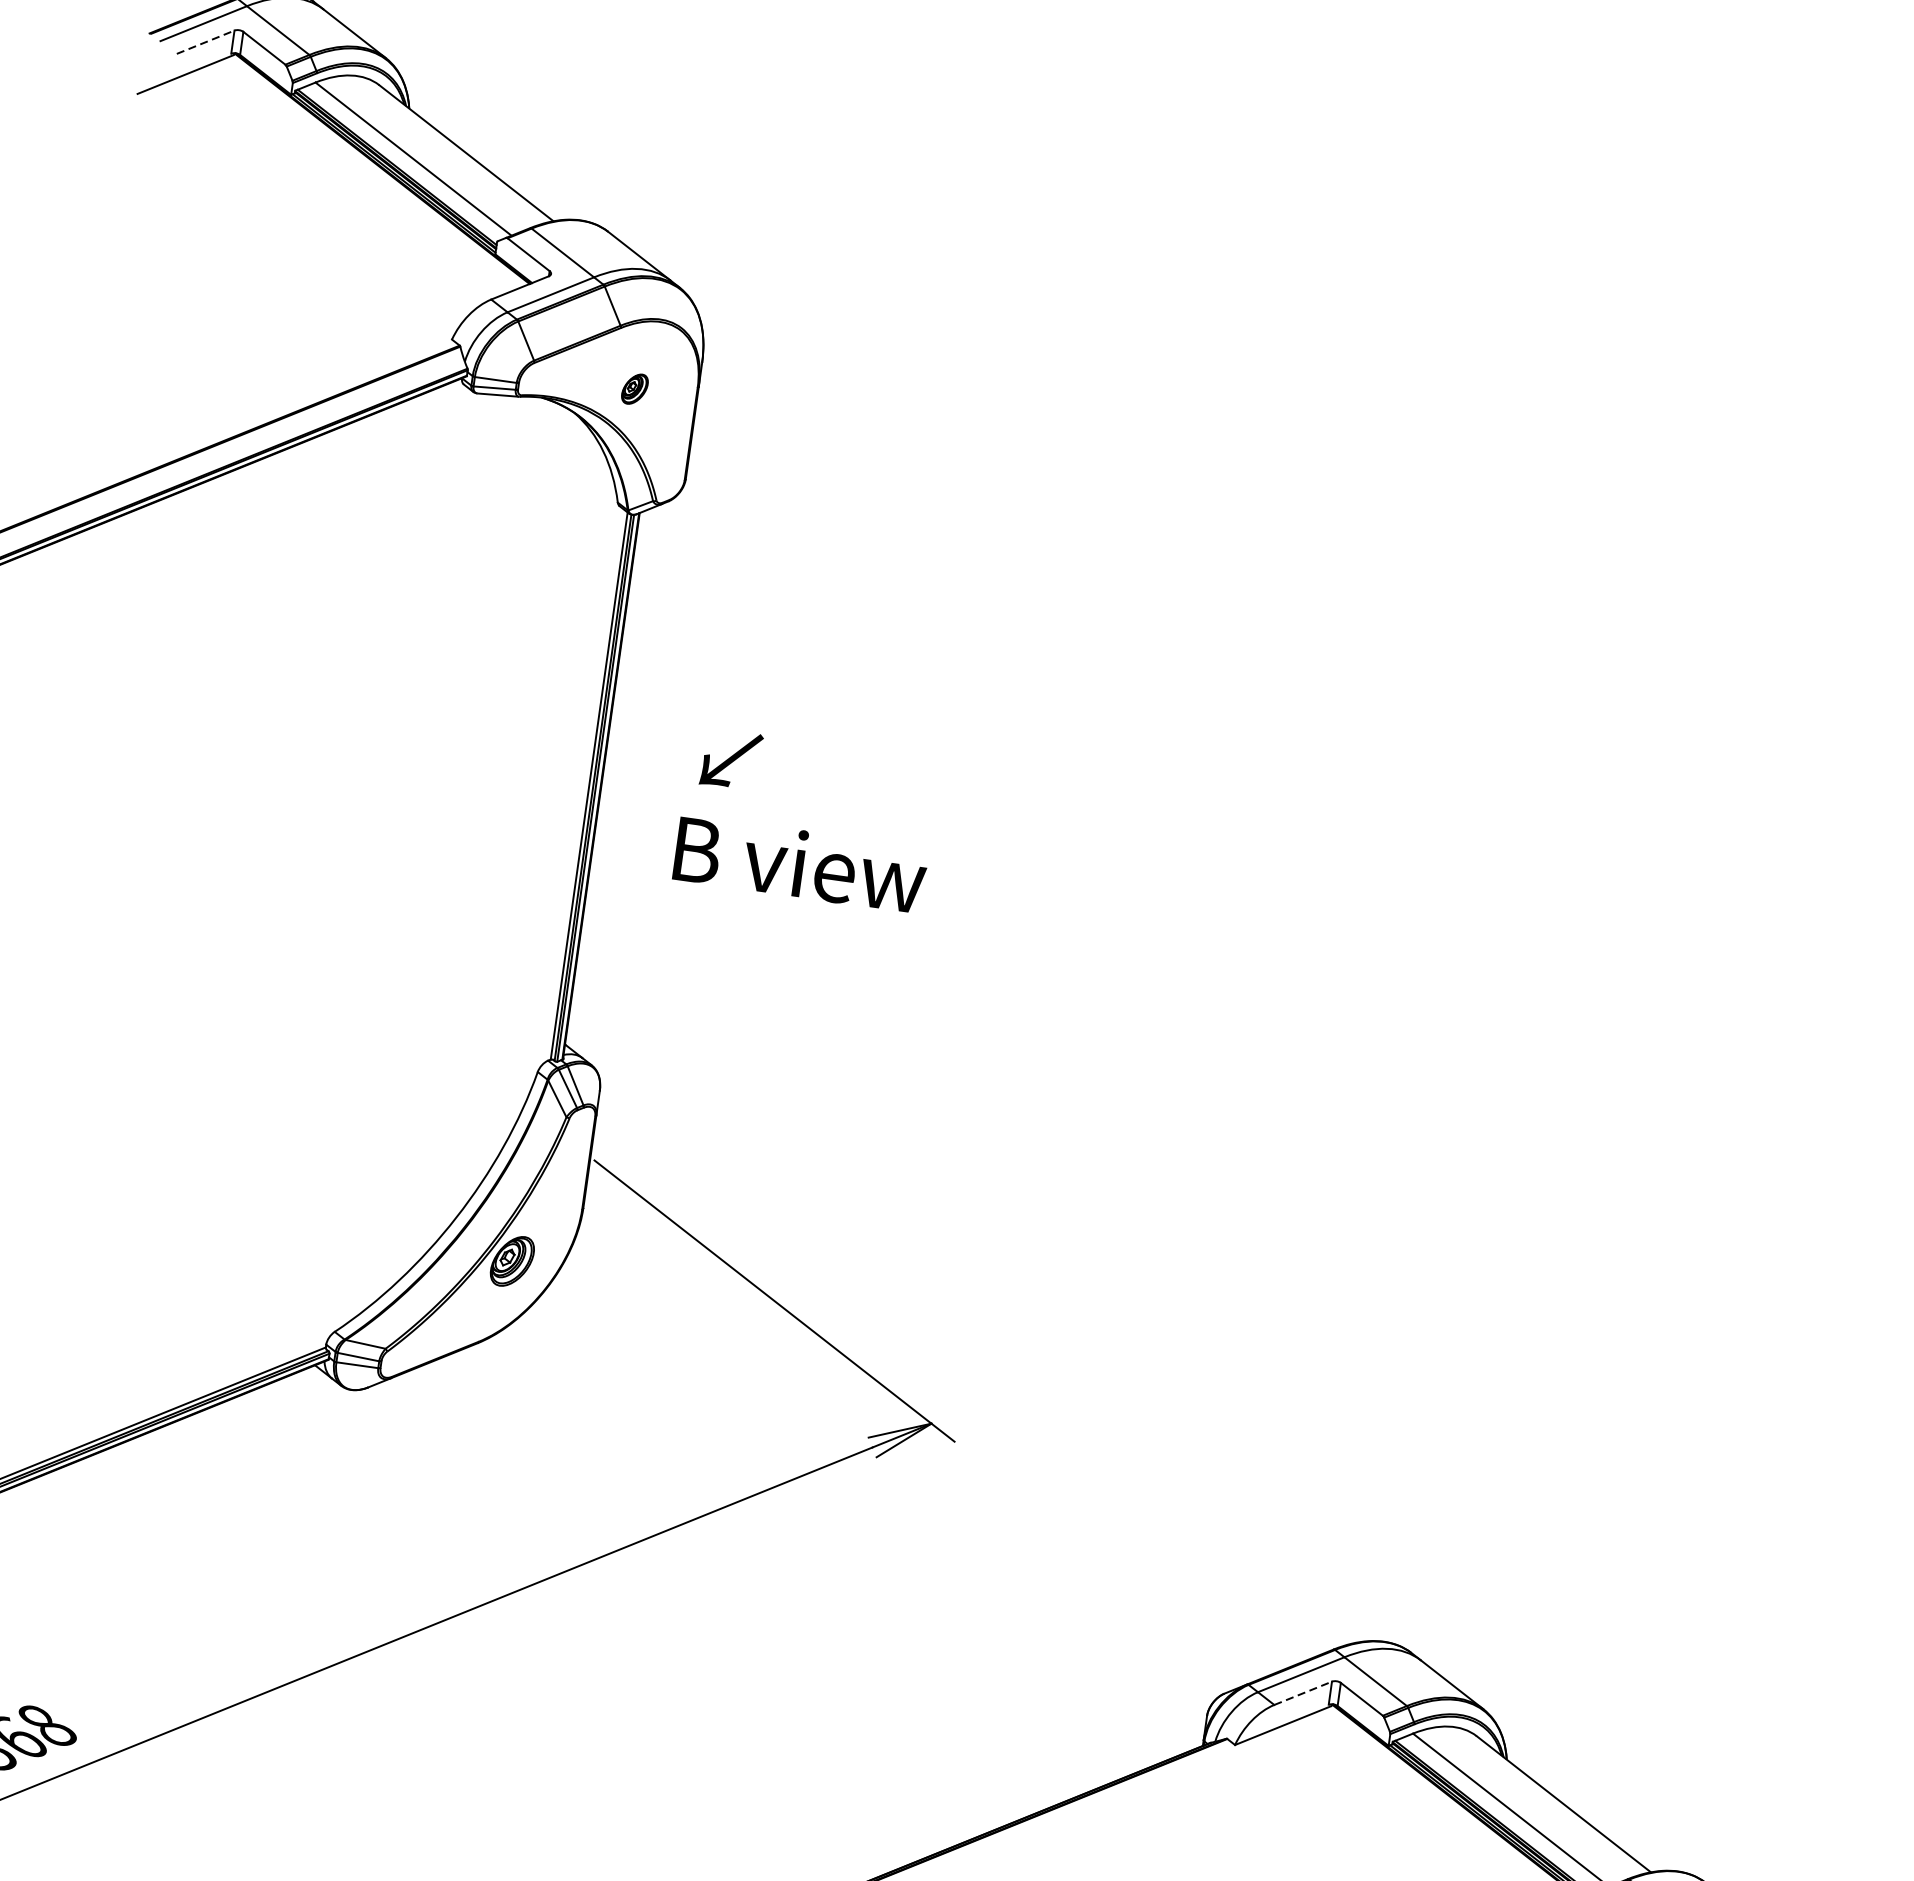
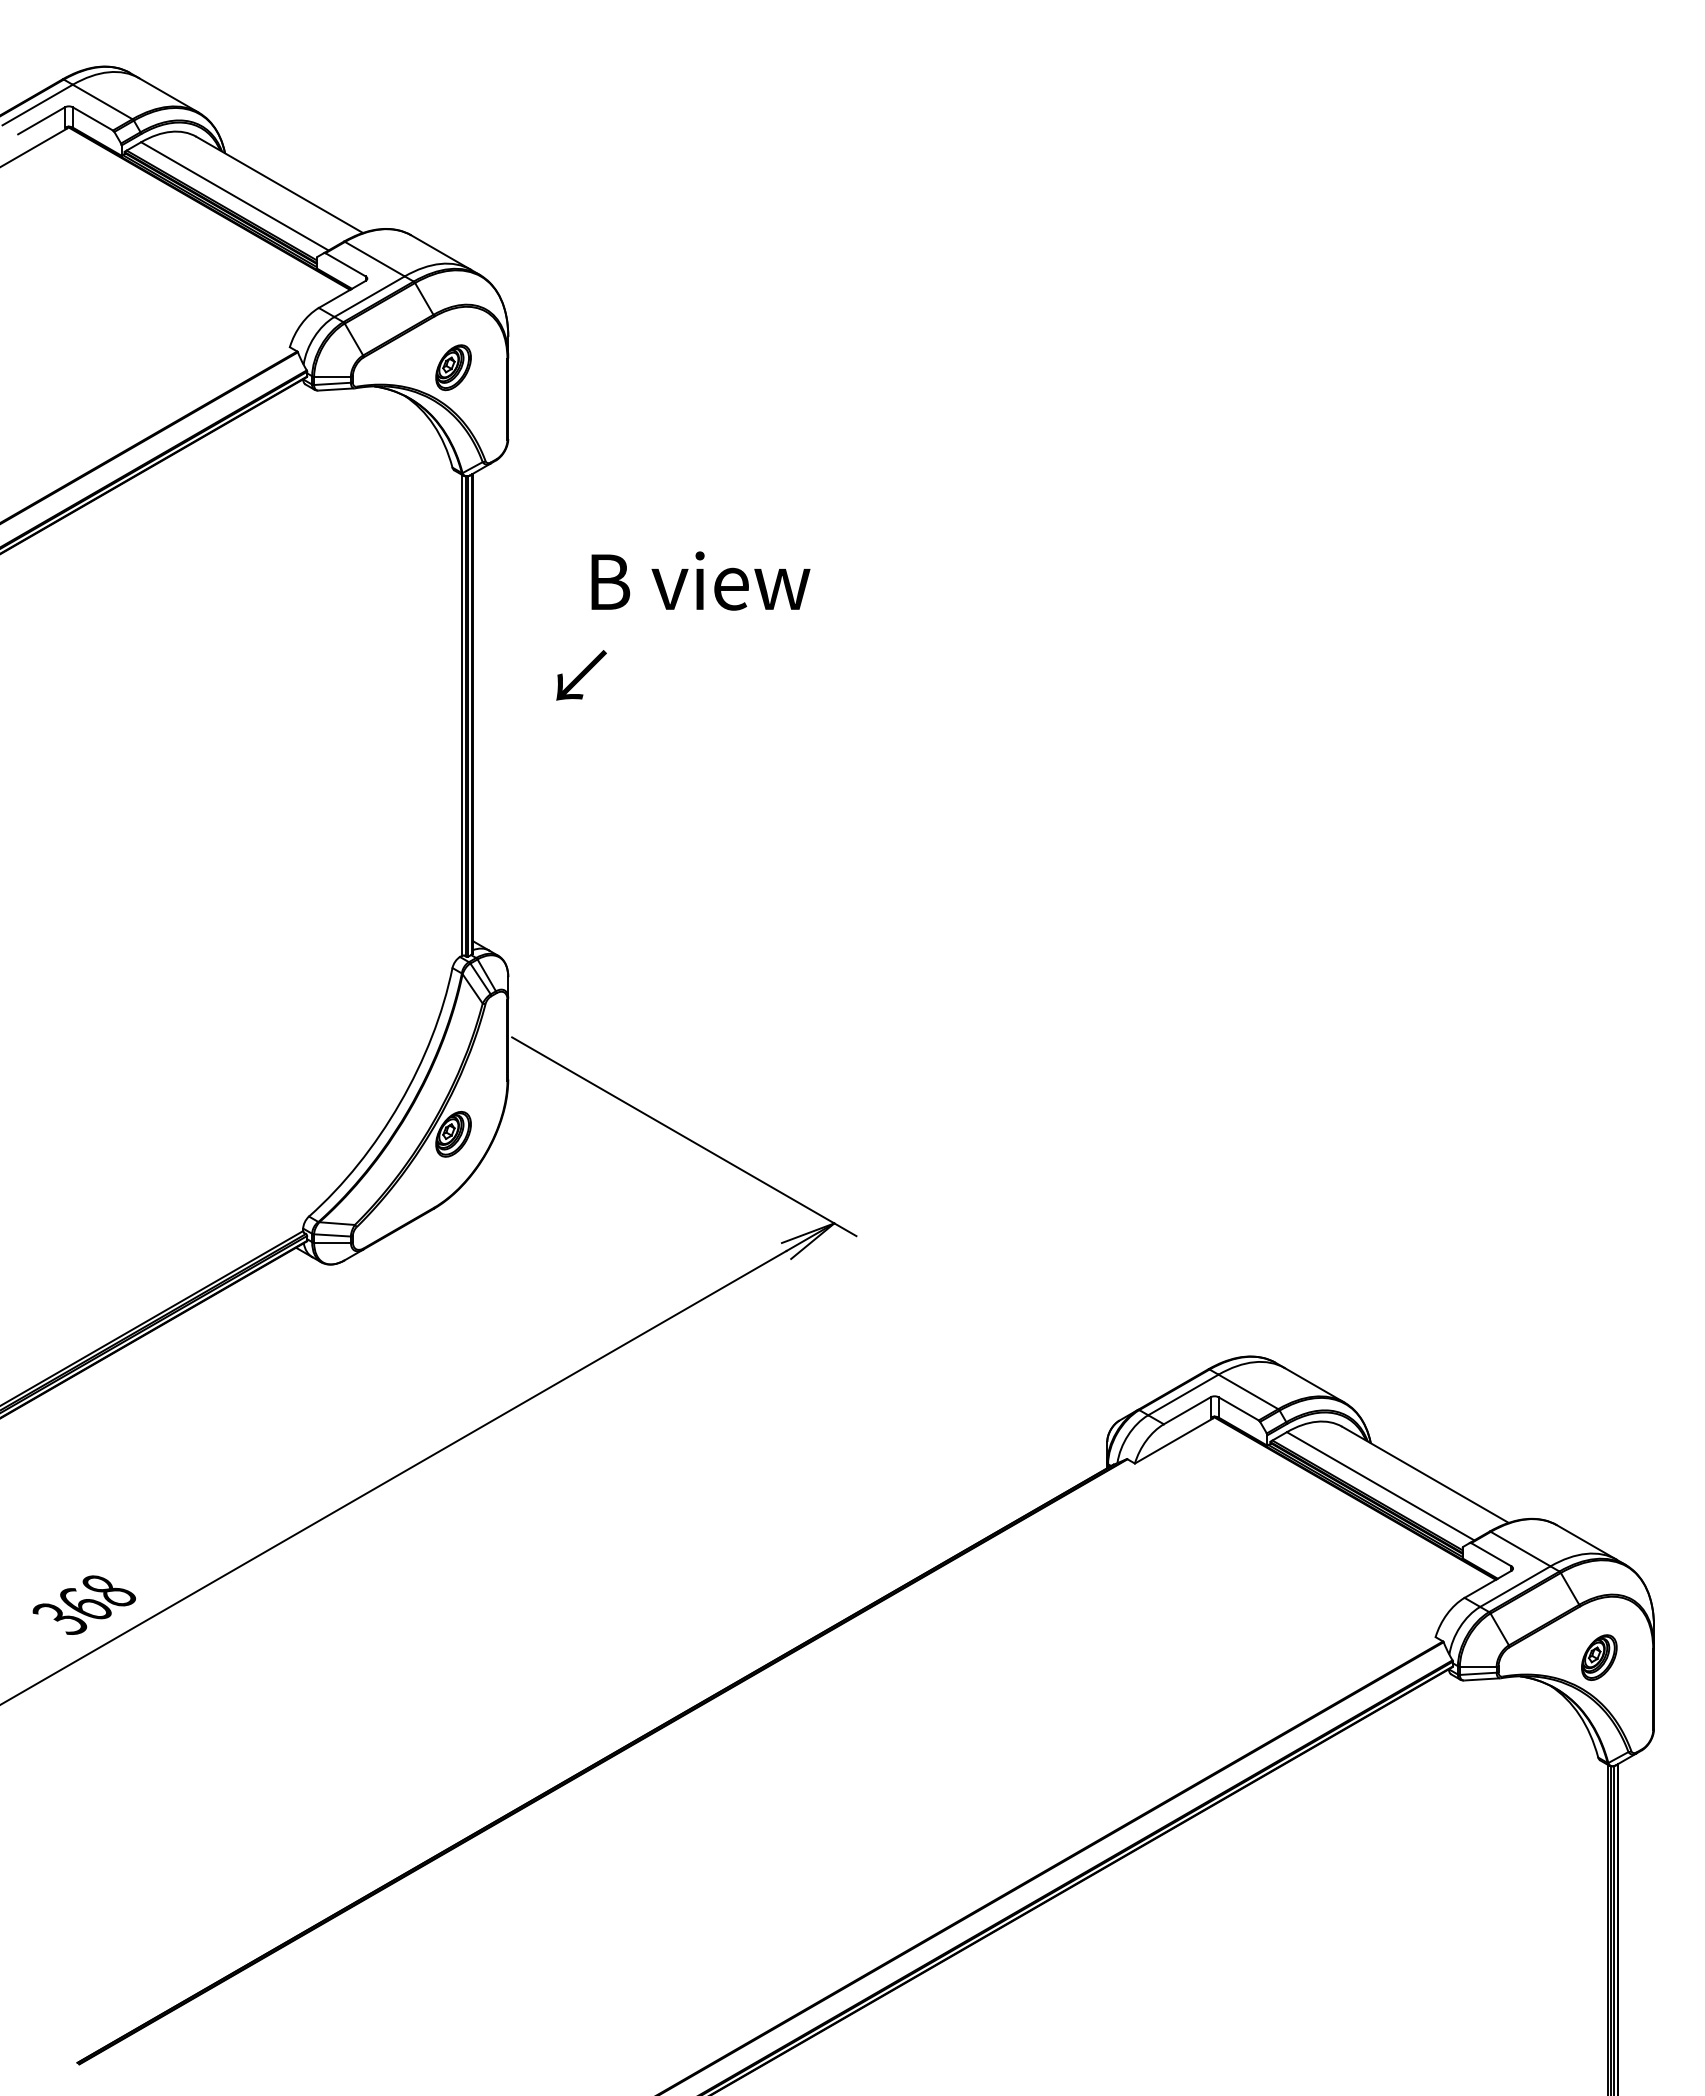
line: (206, 42) -> (42, 120), dashed -> solid
part: (634, 388) -> (453, 367), size x1.67
text: (800, 863) -> (700, 580), moved
line: (1303, 1693) -> (1187, 1410), dashed -> solid

